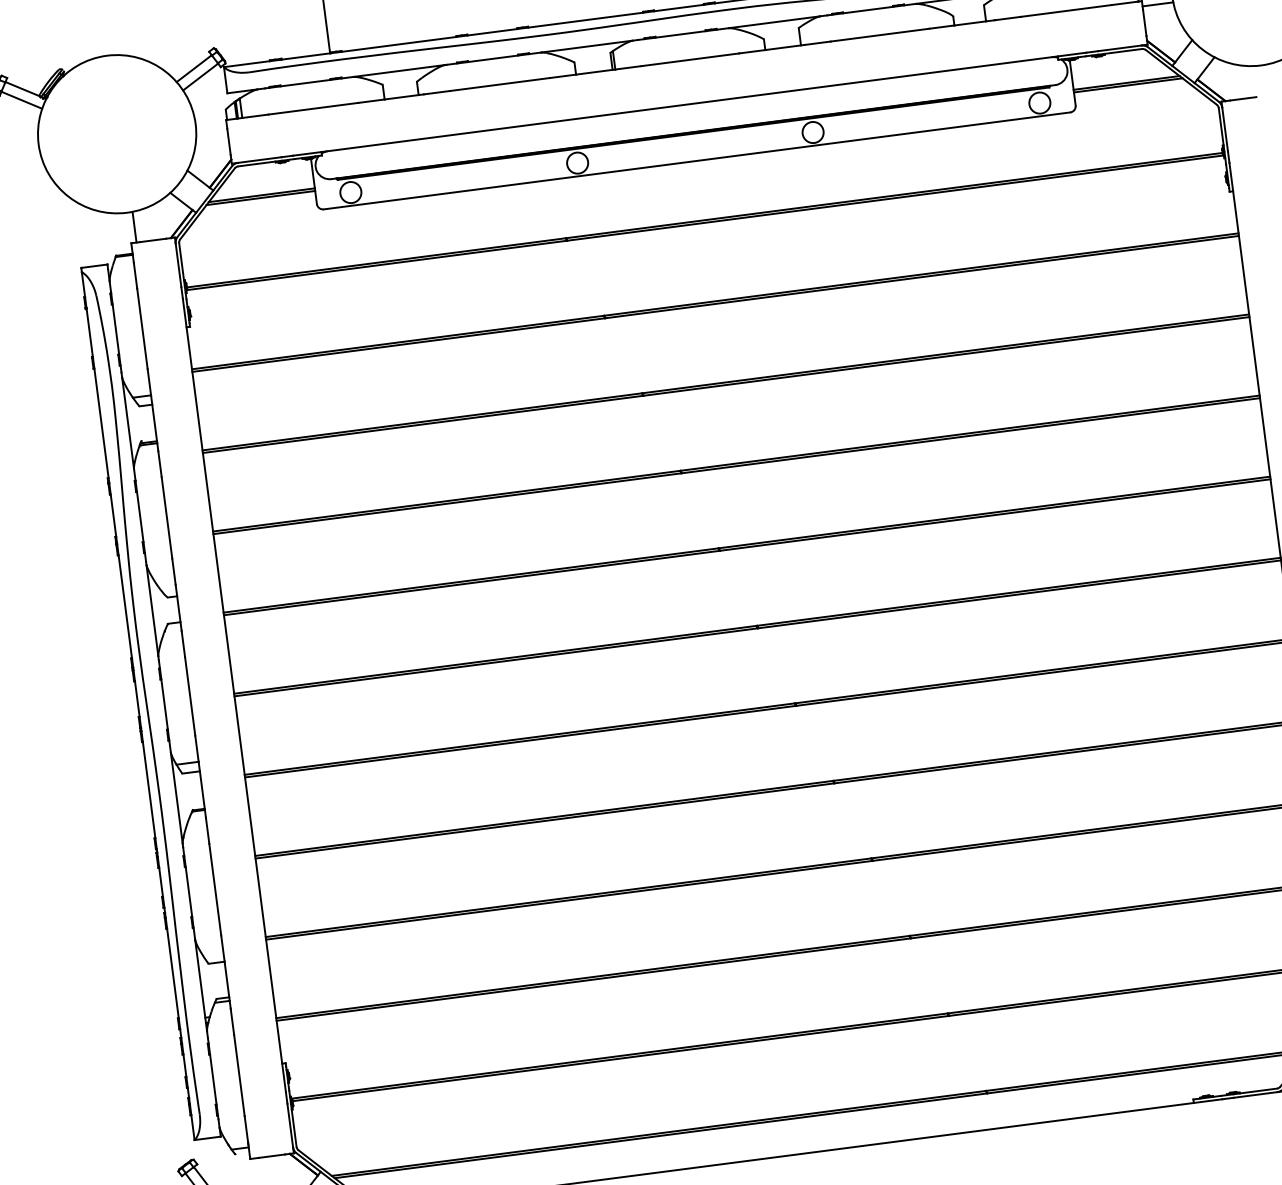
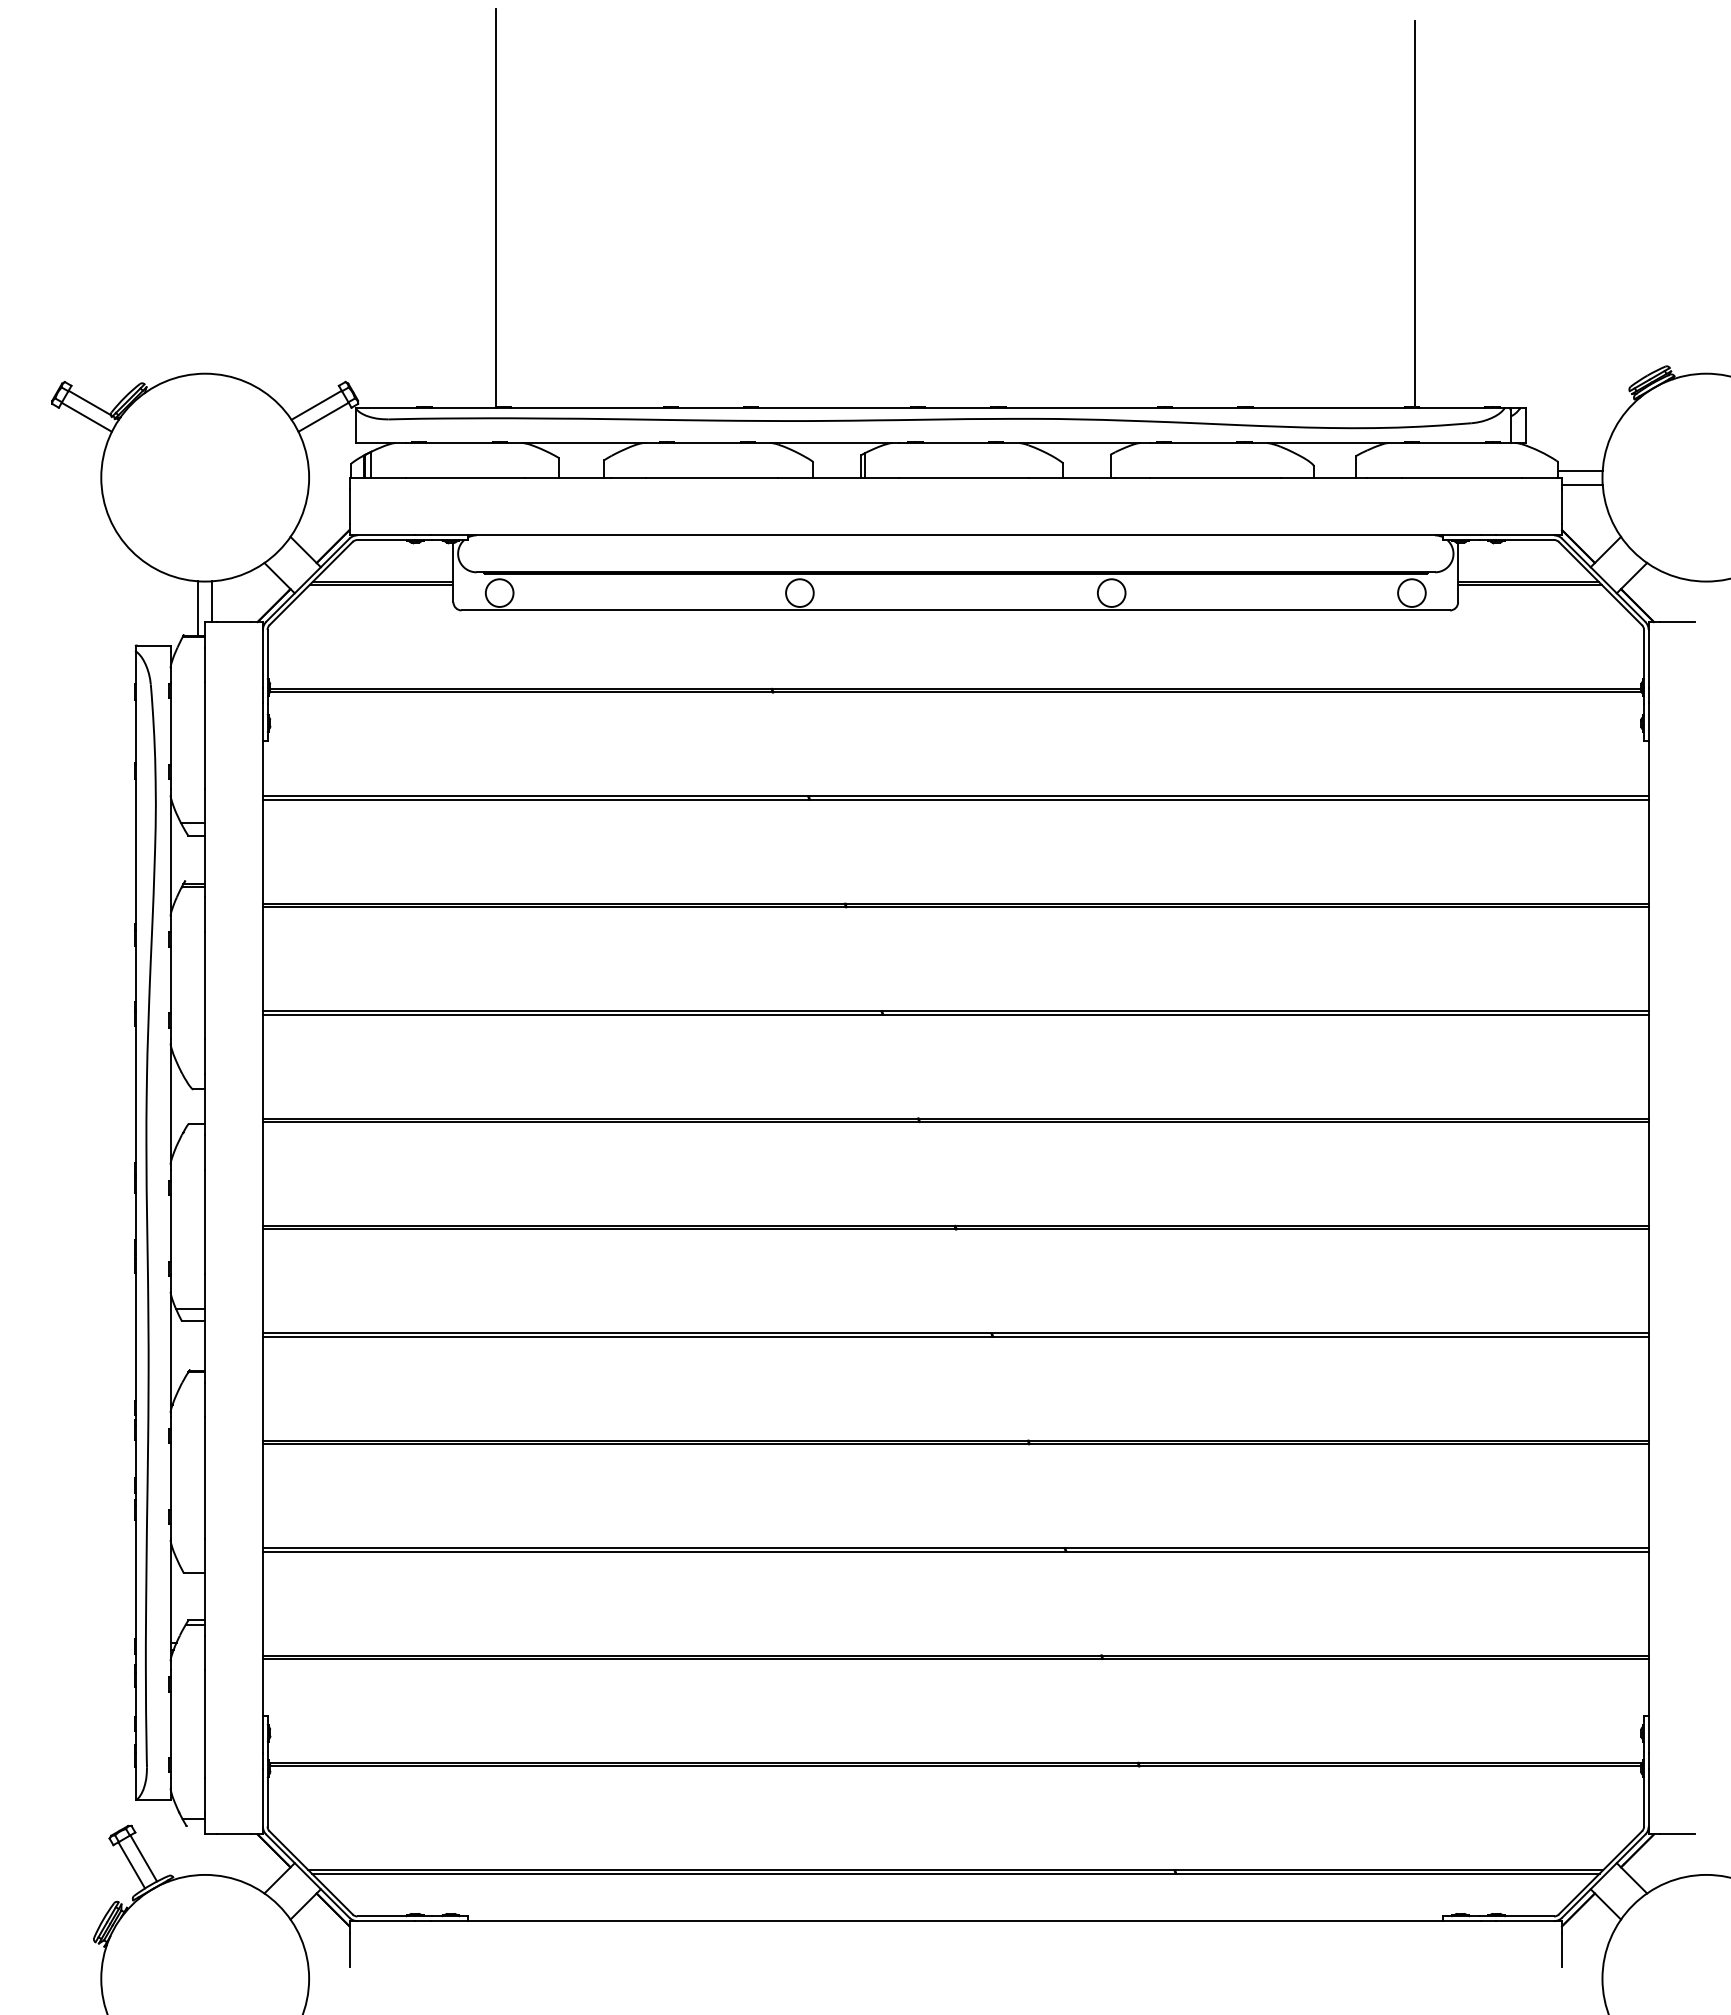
line: (124, 233) -> (198, 608), added

